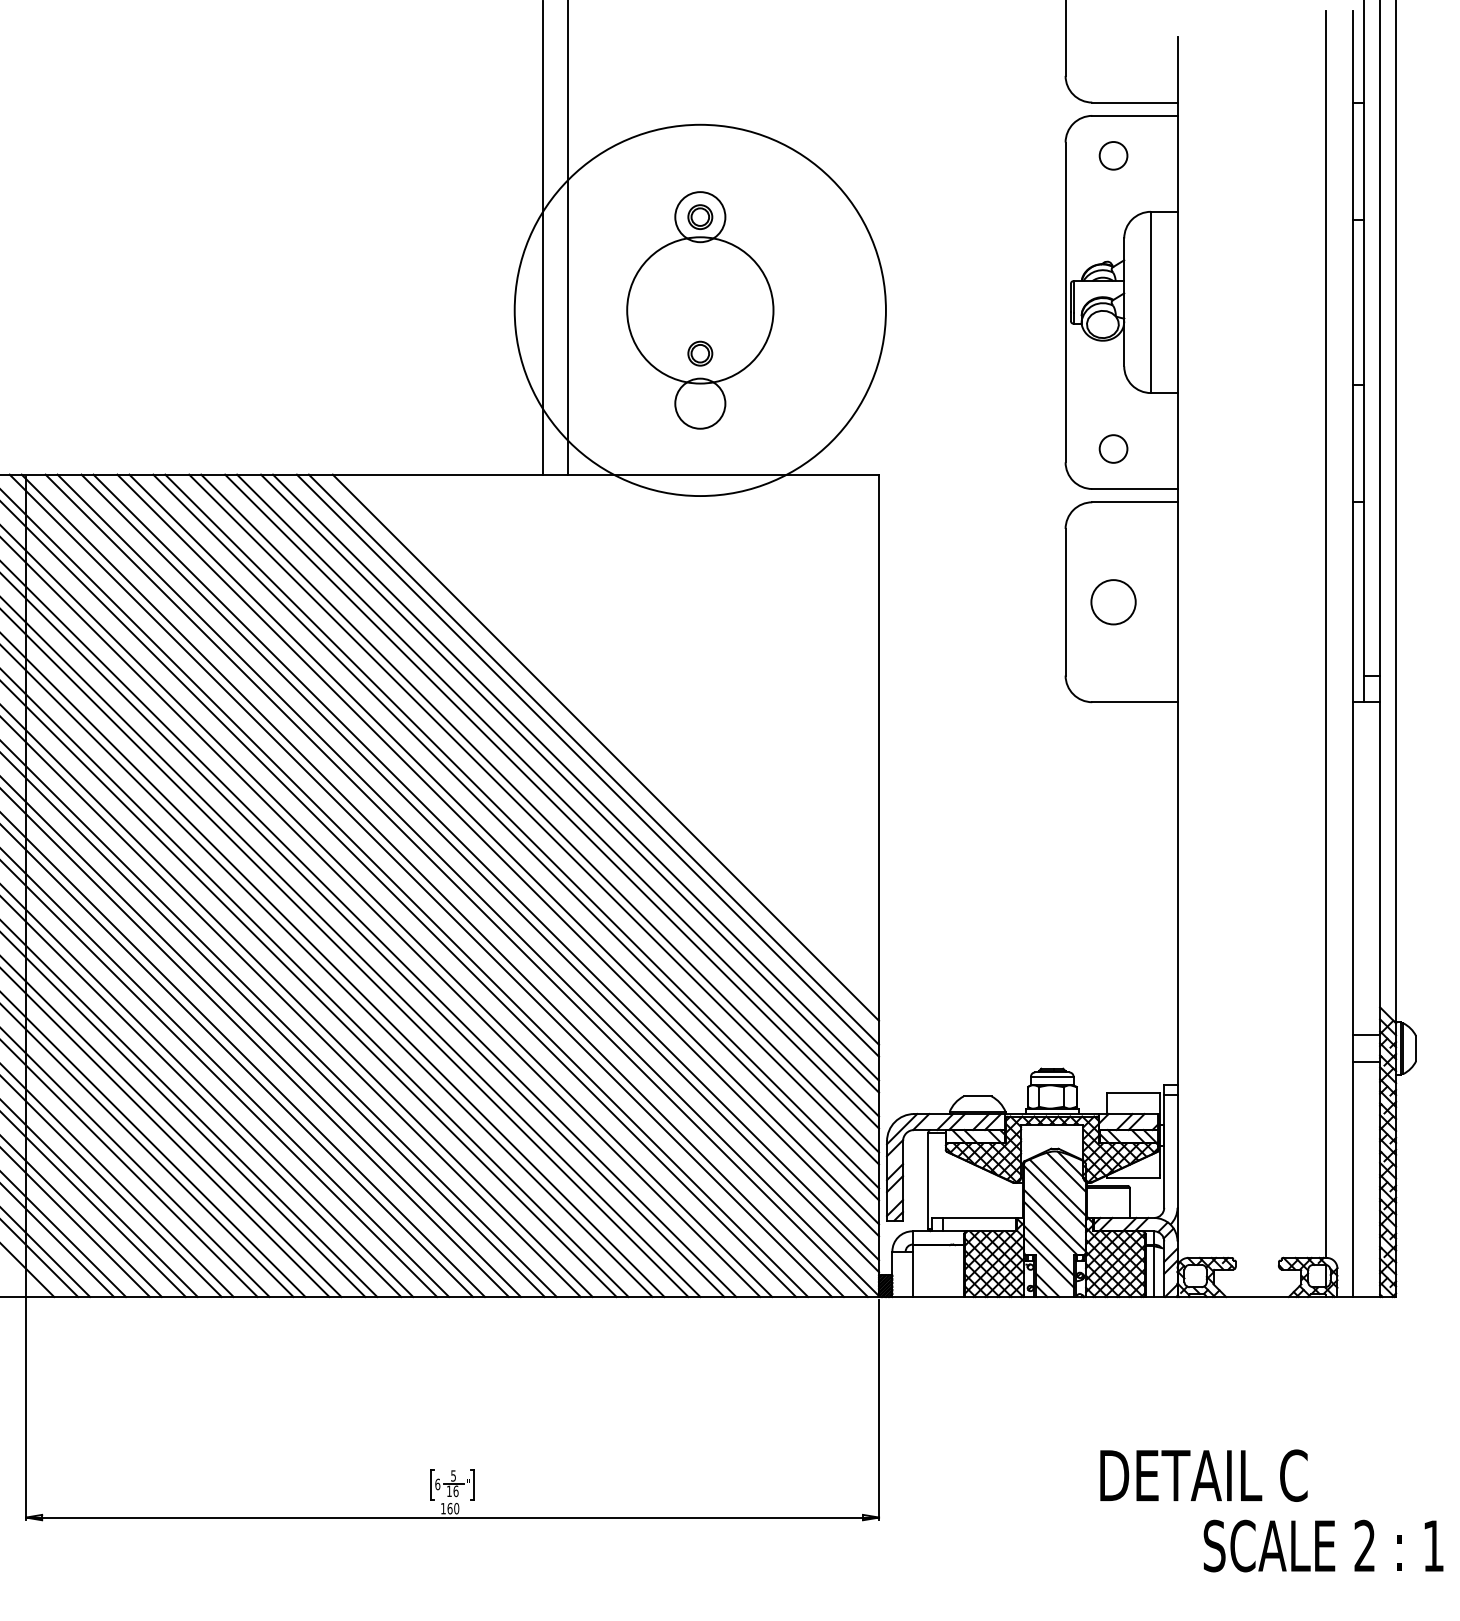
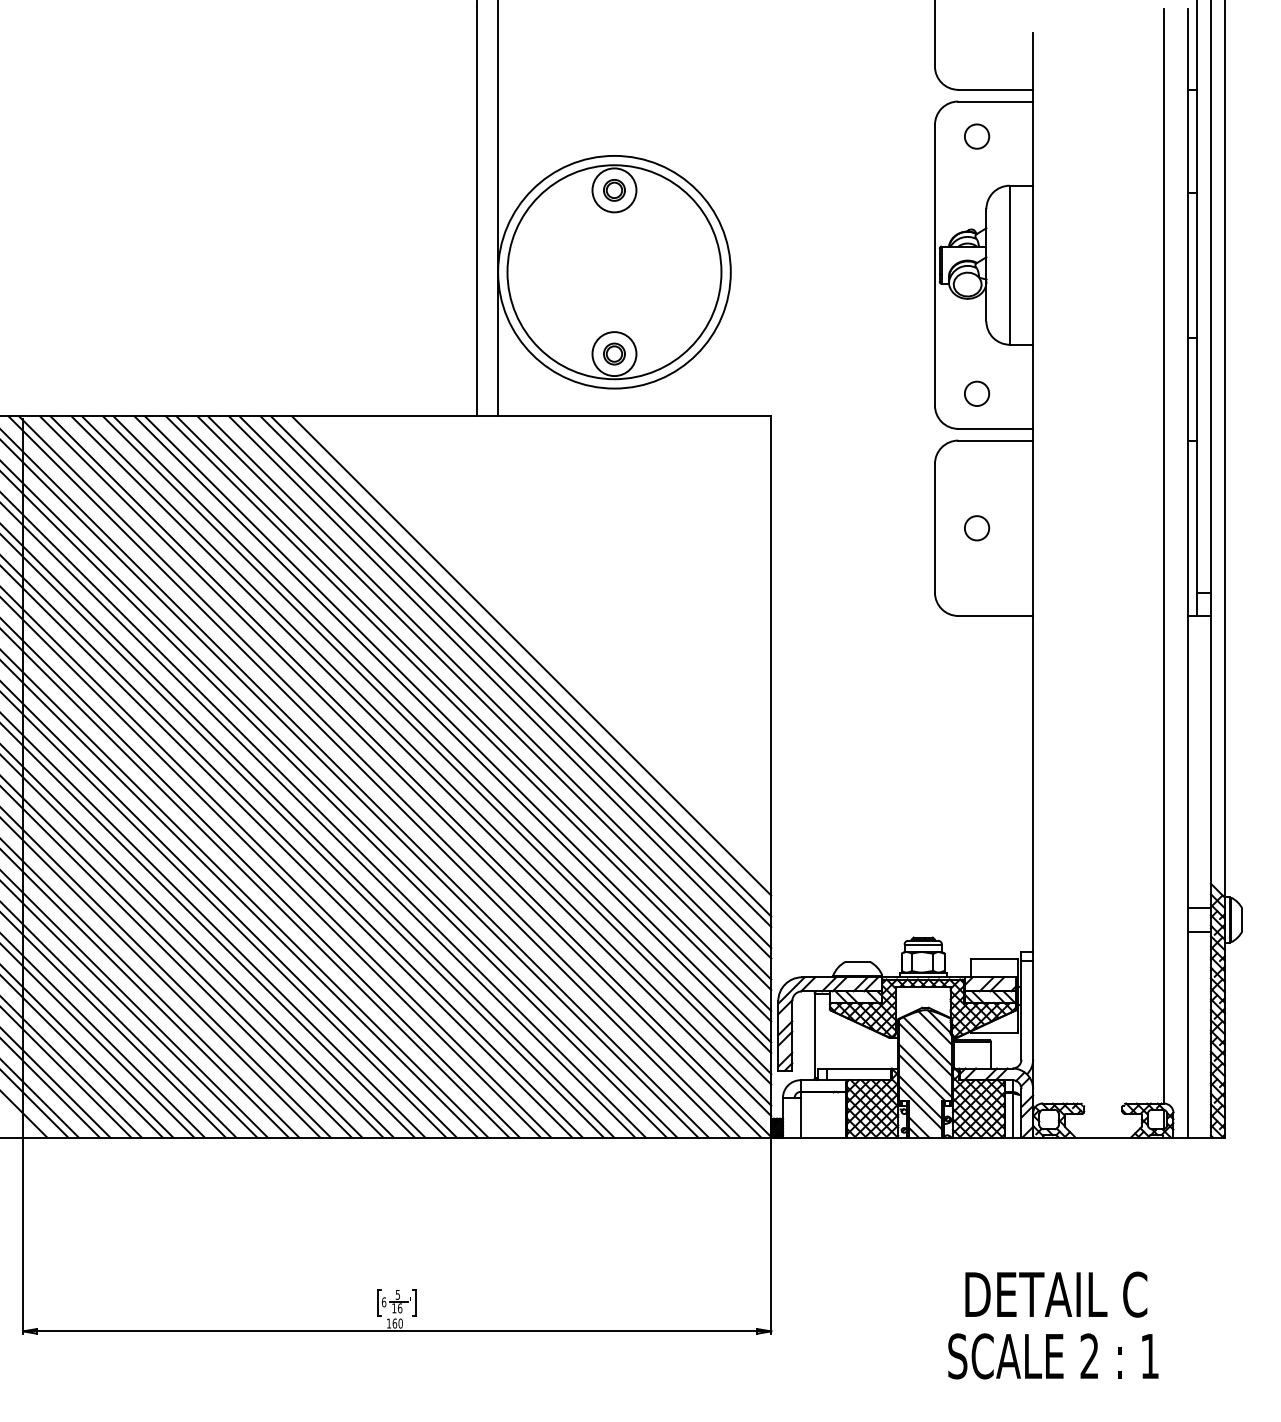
circle: (699, 310) -> (613, 272), size x0.71
circle: (700, 310) -> (614, 272), size x1.67
part: (700, 353) -> (614, 353), moved
circle: (1113, 602) -> (976, 528), size x0.62
text: (1323, 1545) -> (1053, 1355), moved

